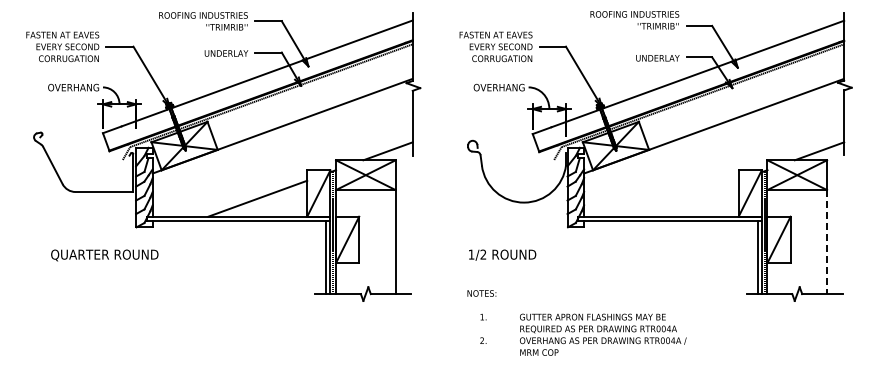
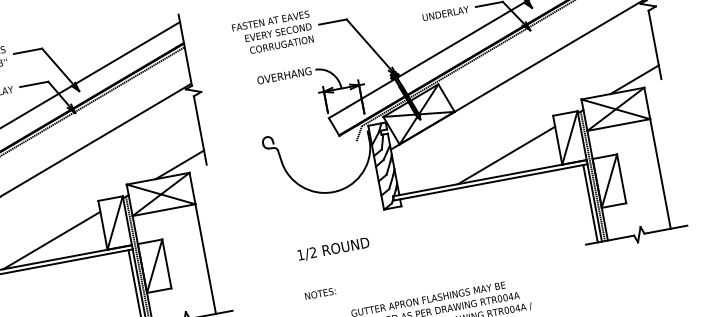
line: (688, 198) -> (505, 155), added
line: (827, 242) -> (661, 174), dashed -> solid
text: (502, 254) -> (333, 248), moved
text: (481, 293) -> (320, 293), moved

